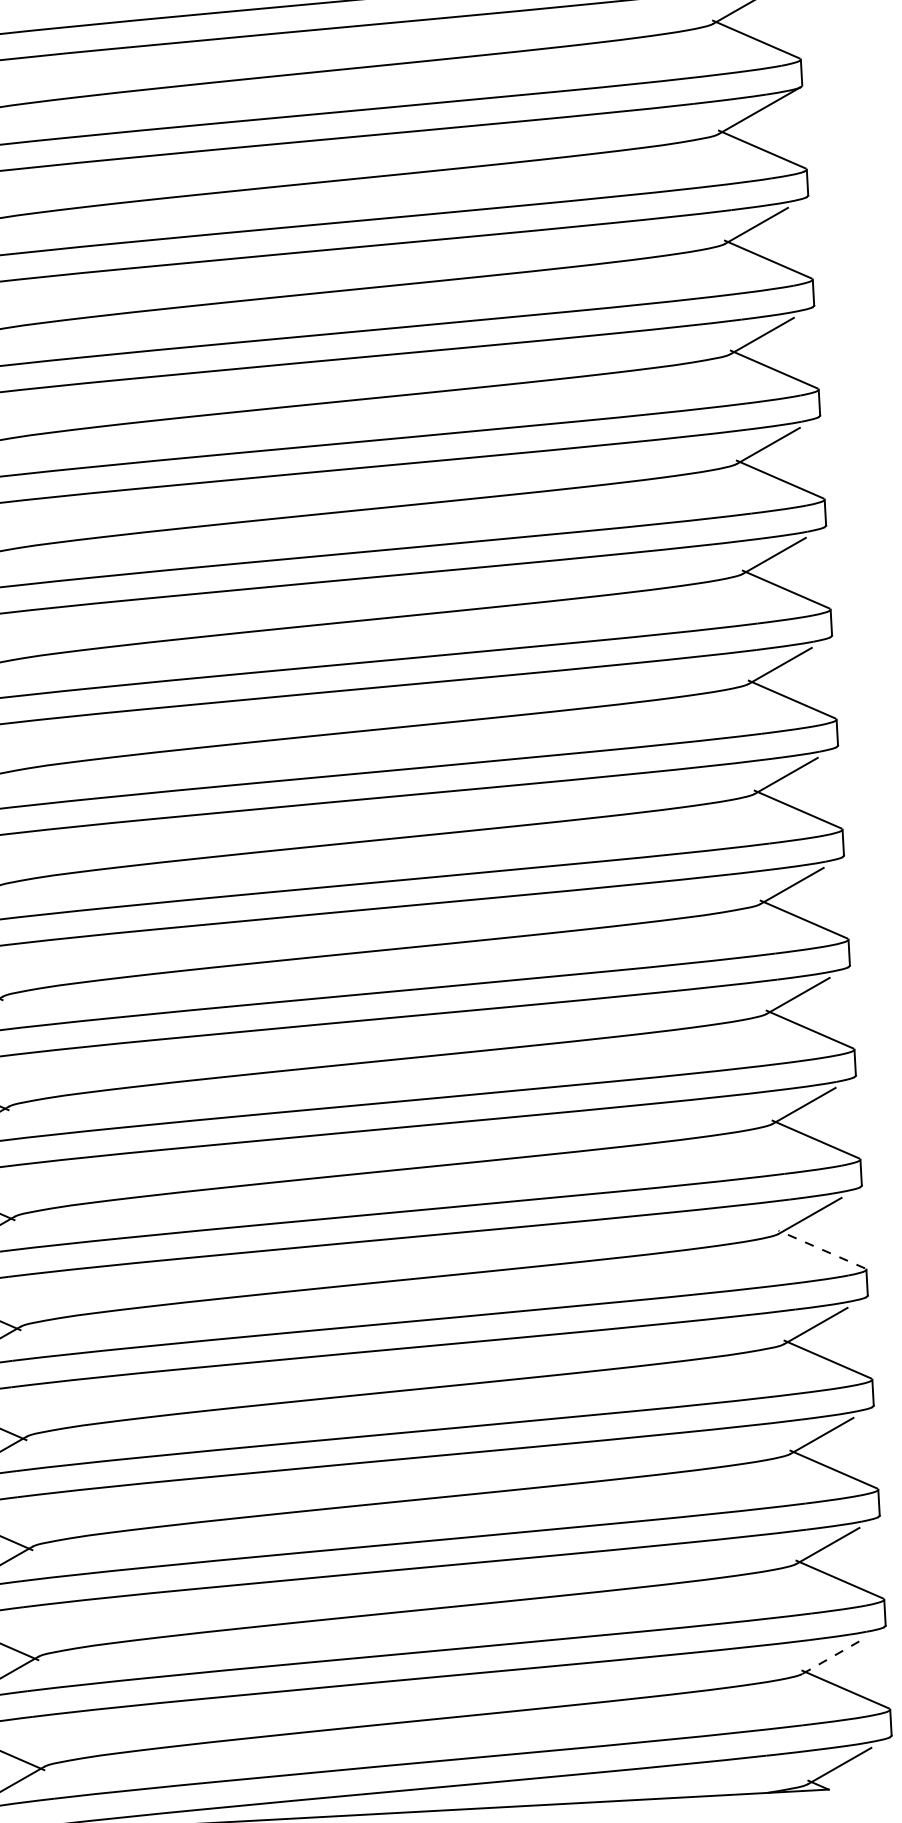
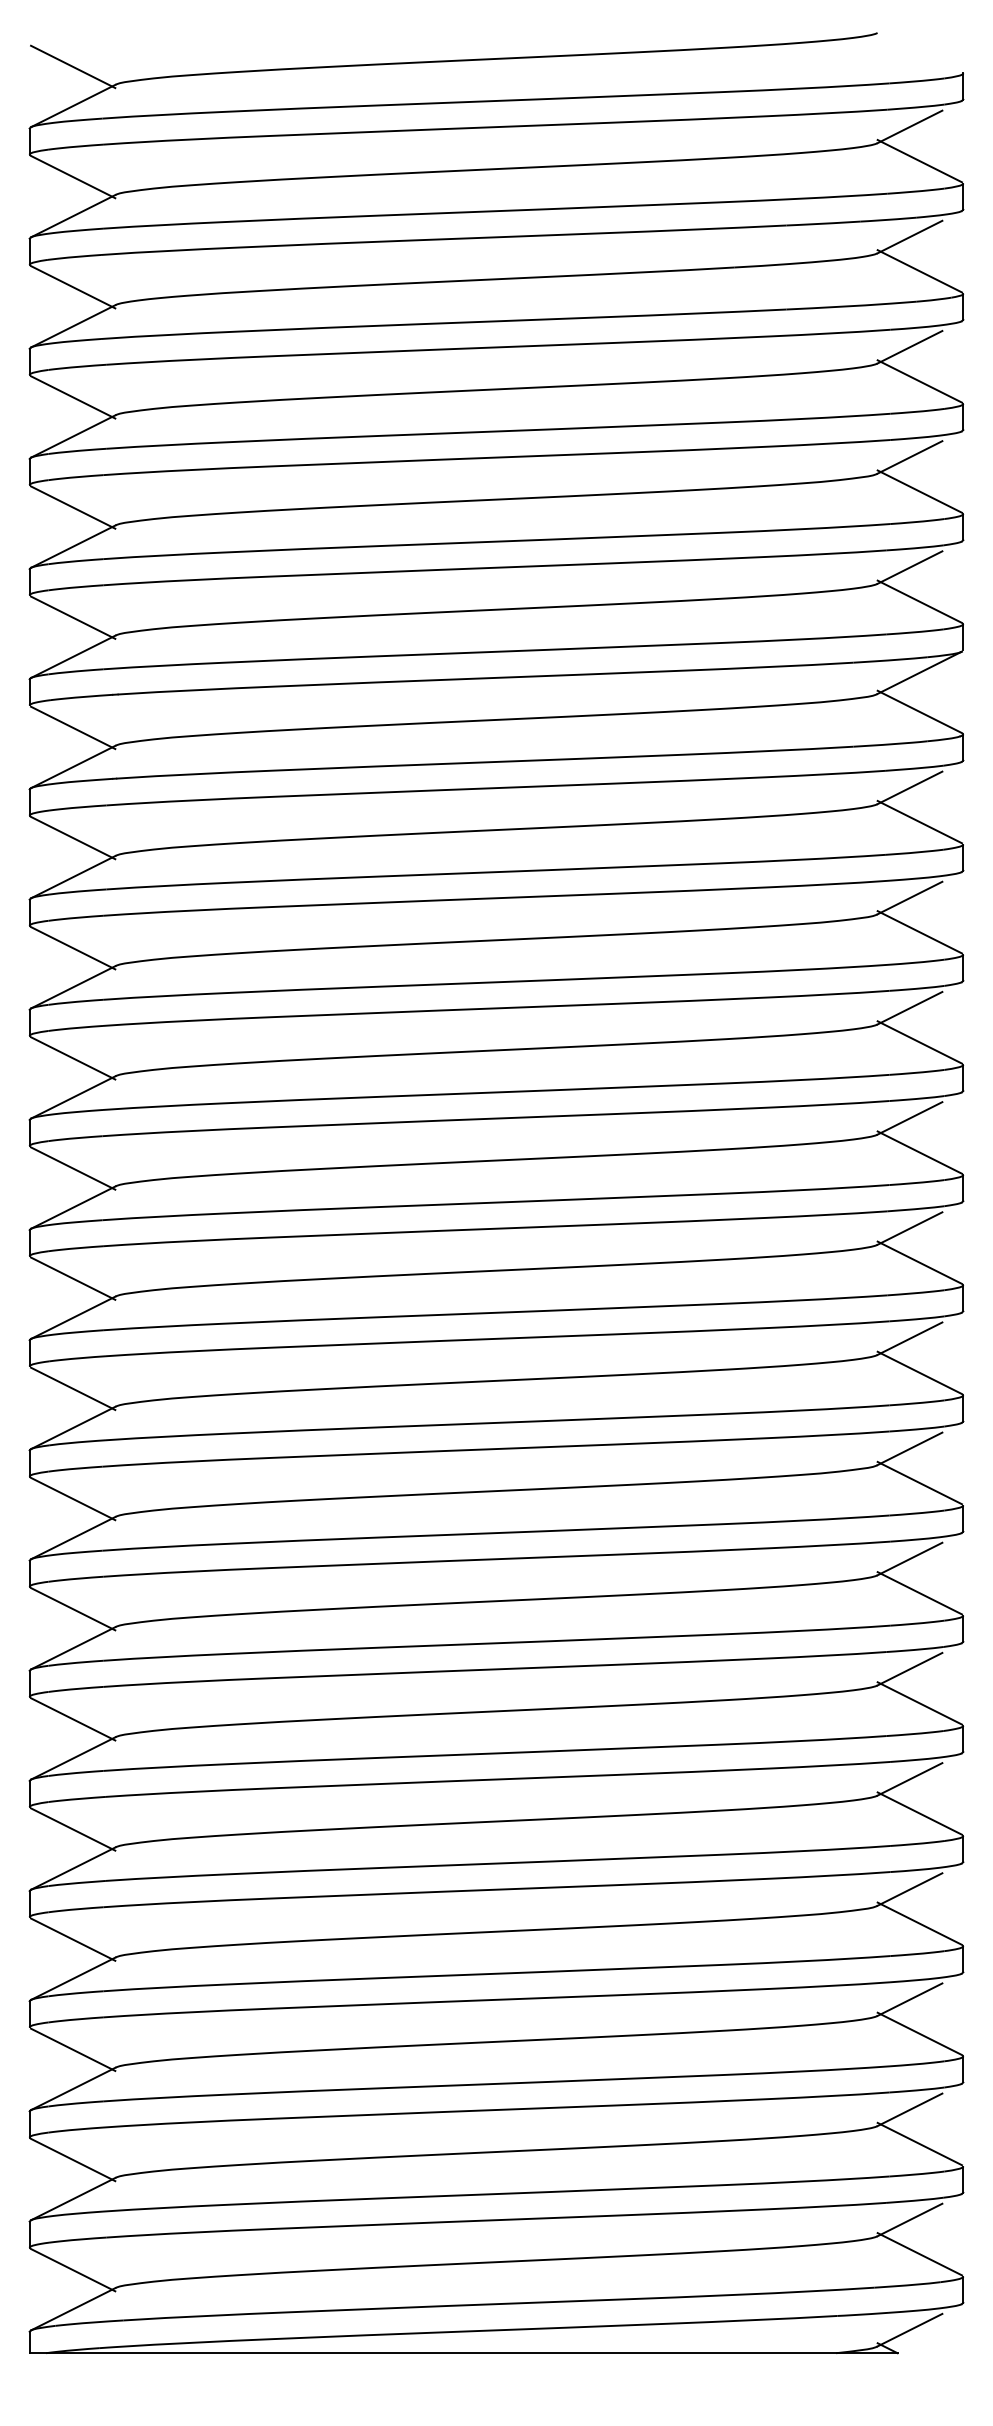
line: (821, 1249) -> (919, 1813), dashed -> solid
line: (834, 1655) -> (910, 2219), dashed -> solid

